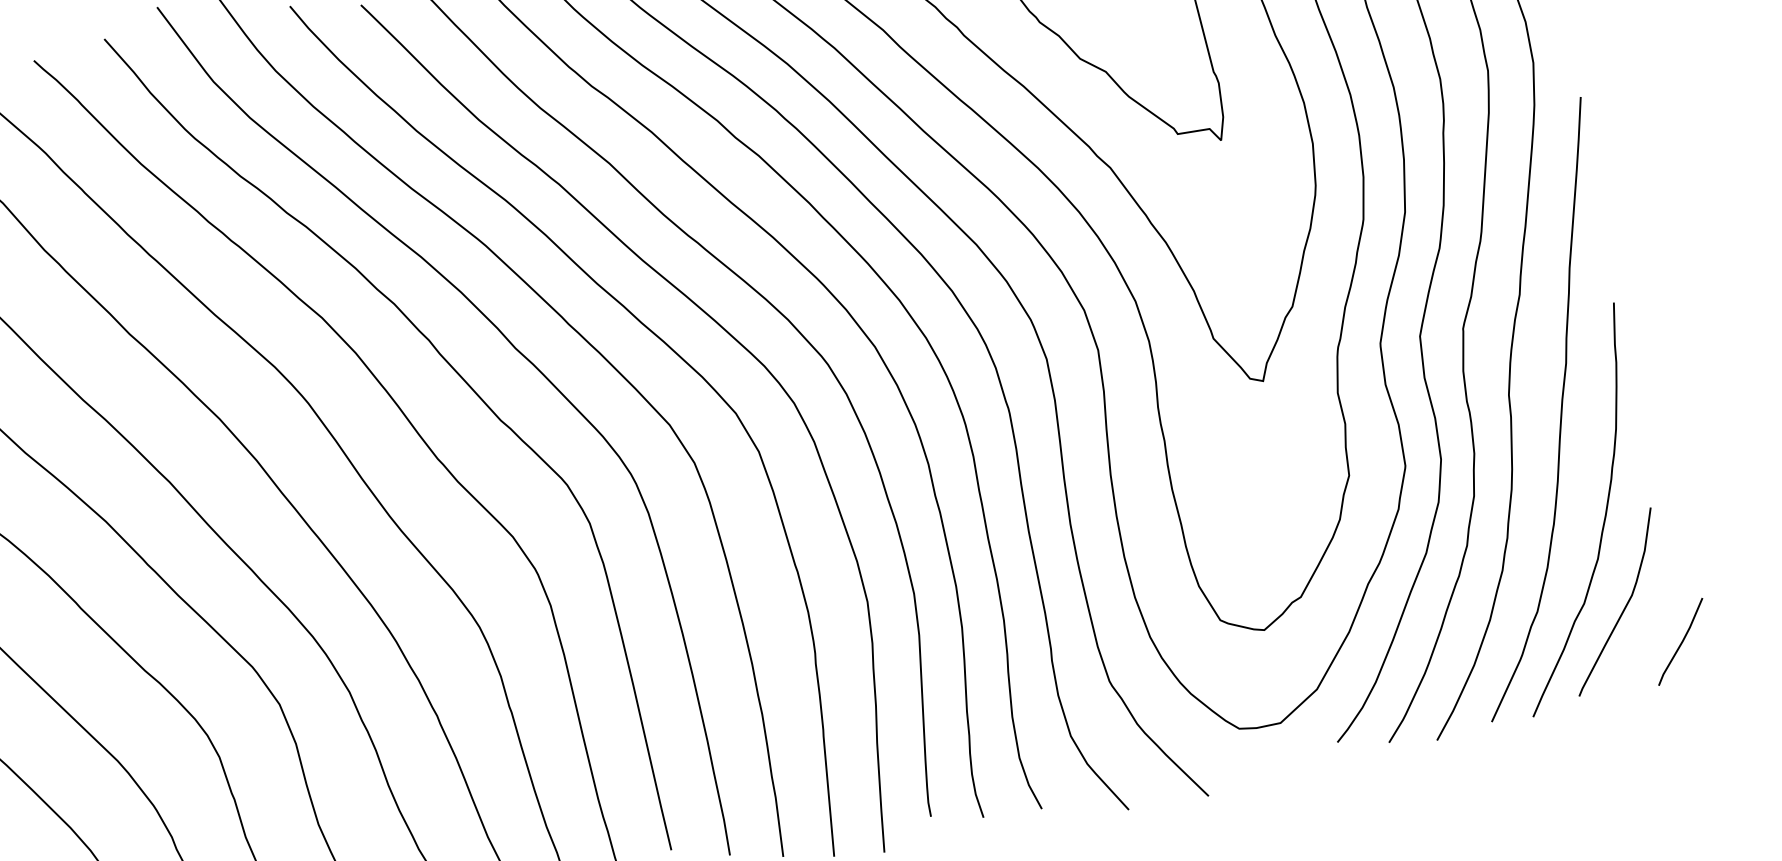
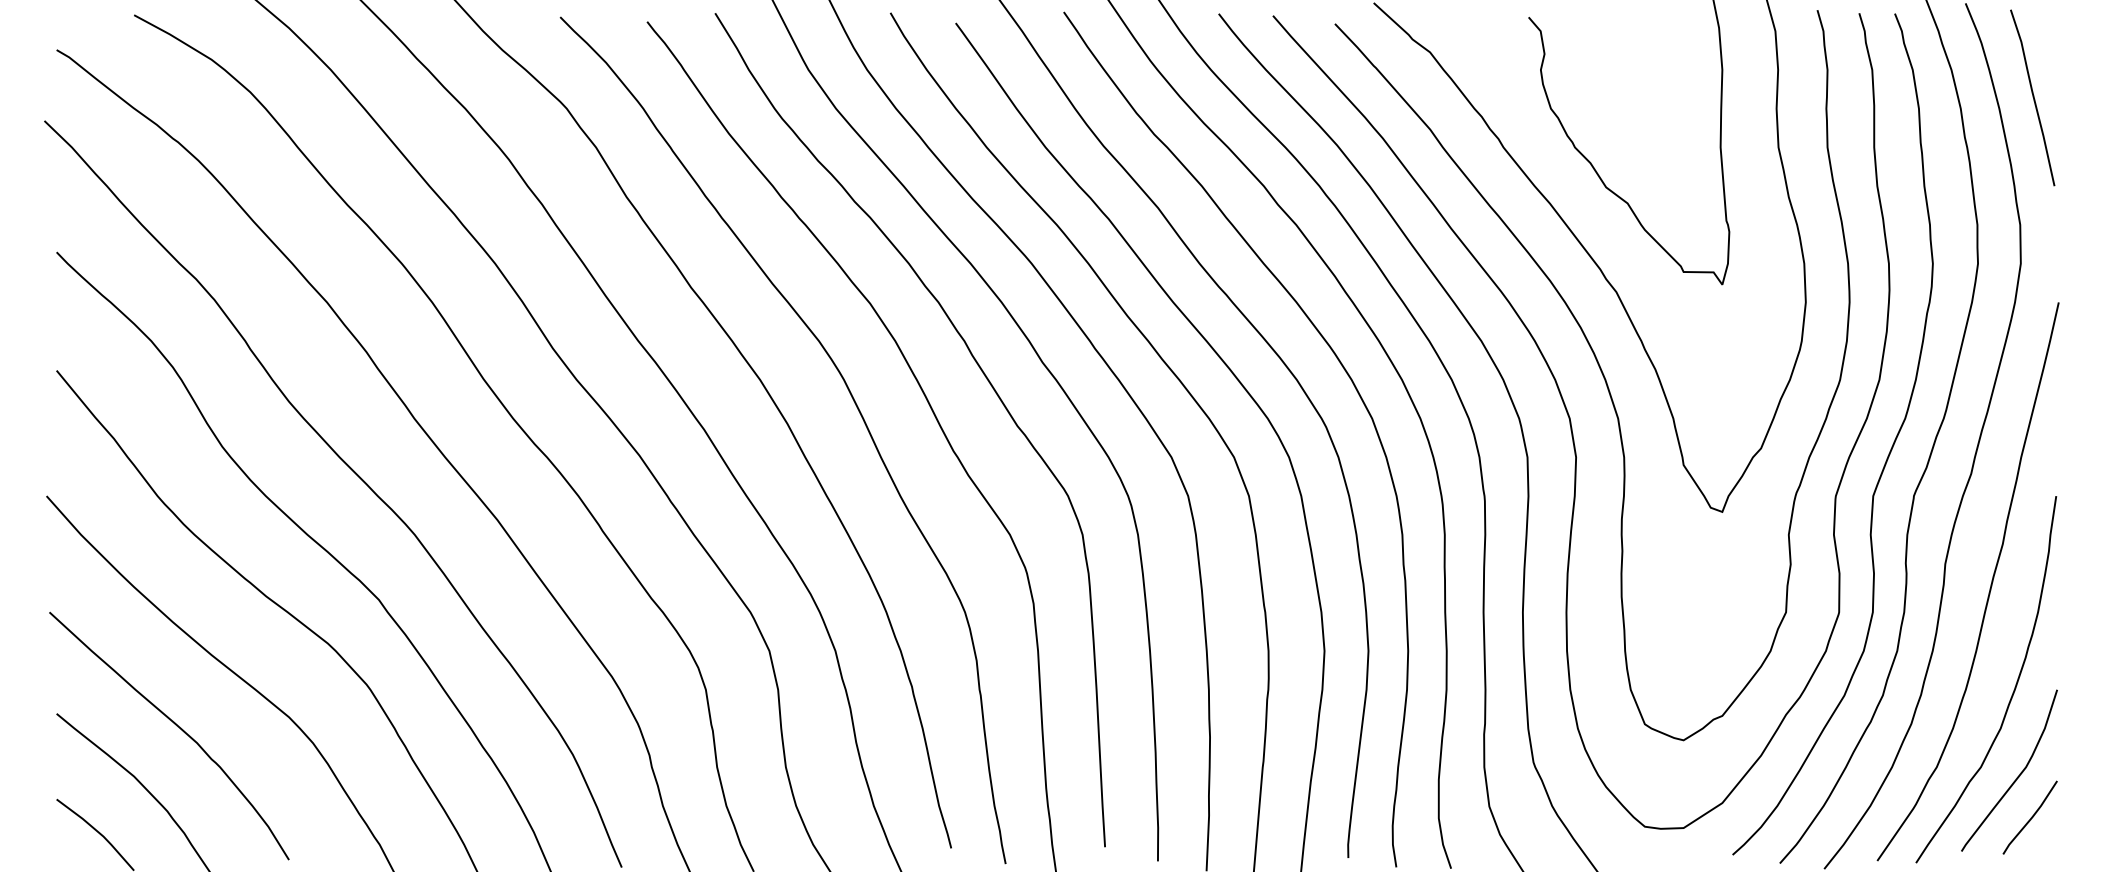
line: (1680, 641) -> (2030, 817), moved

